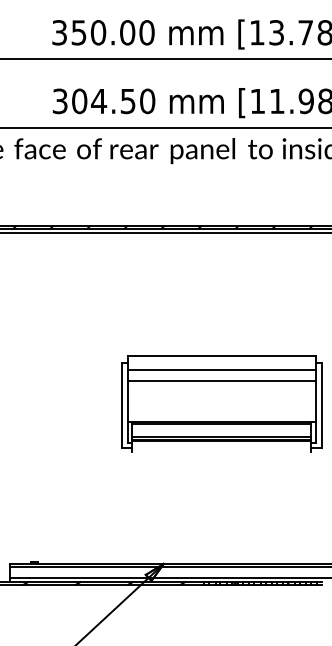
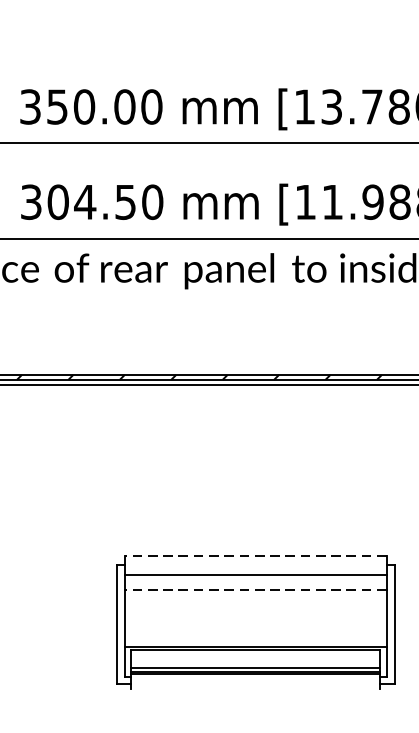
line: (221, 356) -> (255, 556), solid -> dashed
line: (221, 380) -> (255, 589), solid -> dashed

